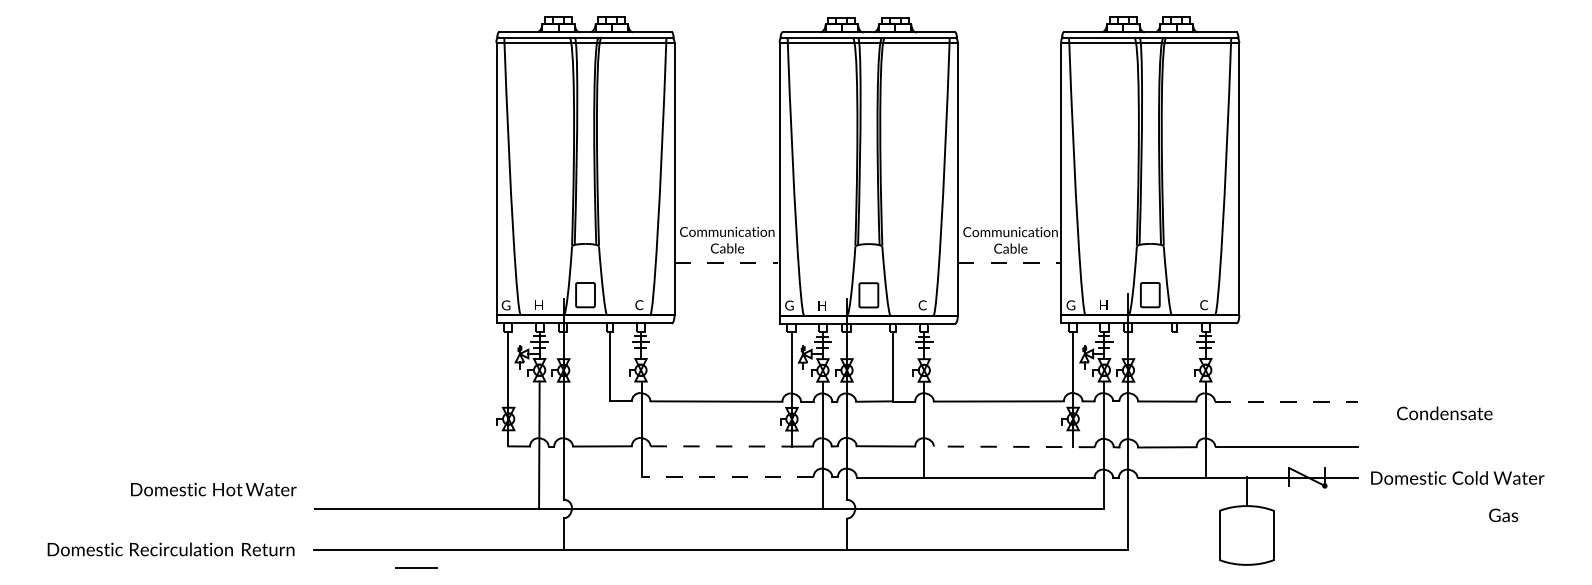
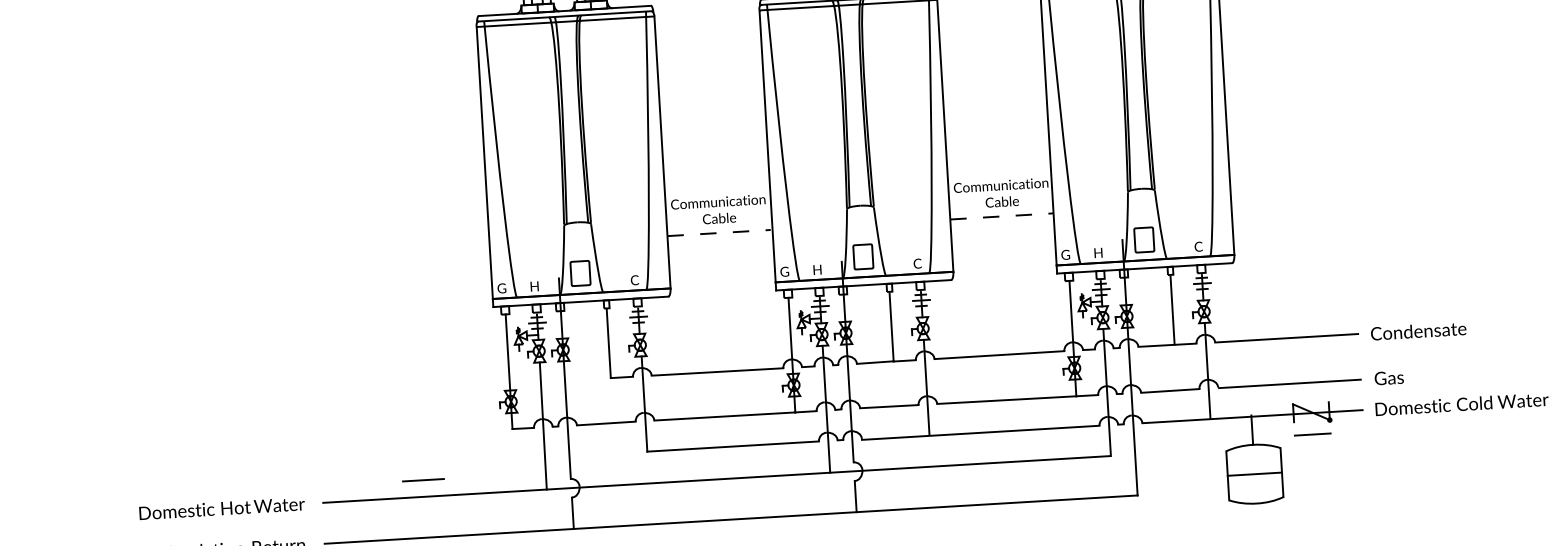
line: (1174, 367) -> (1172, 310), added
line: (1286, 401) -> (1286, 338), dashed -> solid
text: (1444, 413) -> (1418, 331), moved
line: (721, 446) -> (725, 416), dashed -> solid
line: (1014, 446) -> (1017, 399), dashed -> solid
line: (727, 476) -> (732, 446), dashed -> solid
text: (213, 489) -> (221, 508), moved
line: (416, 492) -> (423, 480), added
line: (1306, 499) -> (1312, 434), added
text: (1503, 515) -> (1389, 378), moved
line: (1246, 535) -> (1254, 474), added

